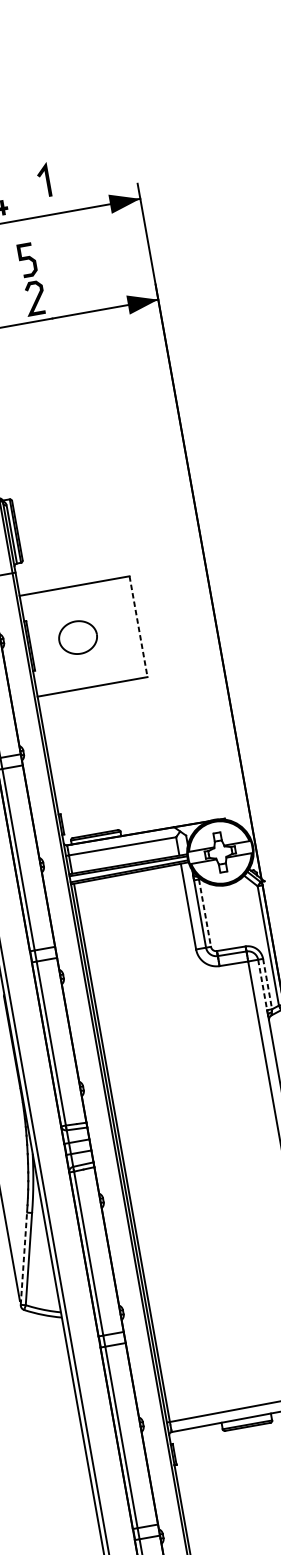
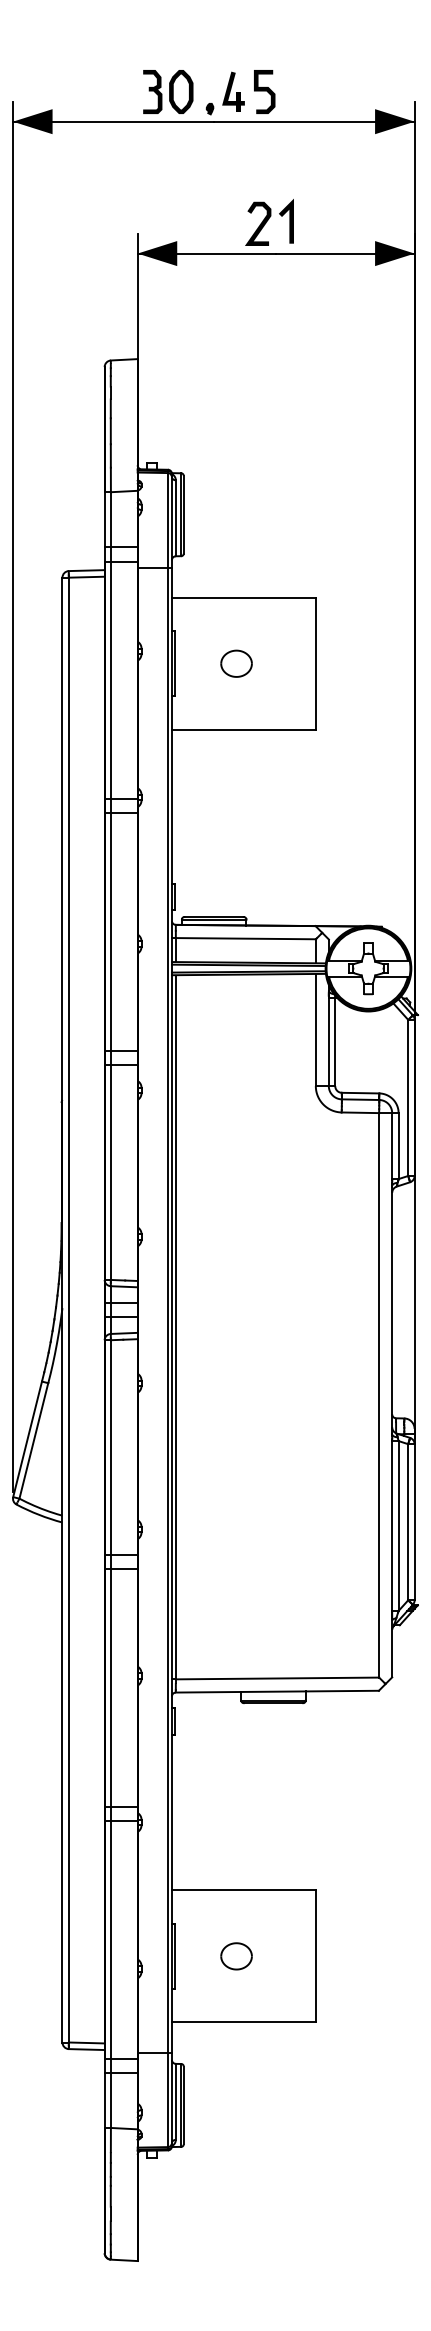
line: (46, 180) -> (289, 221), moved
curve: (27, 259) -> (264, 91), moved
line: (138, 626) -> (315, 663), dashed -> solid
part: (77, 637) -> (236, 663), size x0.62
line: (205, 913) -> (335, 1042), dashed -> solid
line: (267, 984) -> (398, 1146), dashed -> solid
line: (262, 985) -> (392, 1146), dashed -> solid
line: (23, 1258) -> (27, 1439), dashed -> solid

